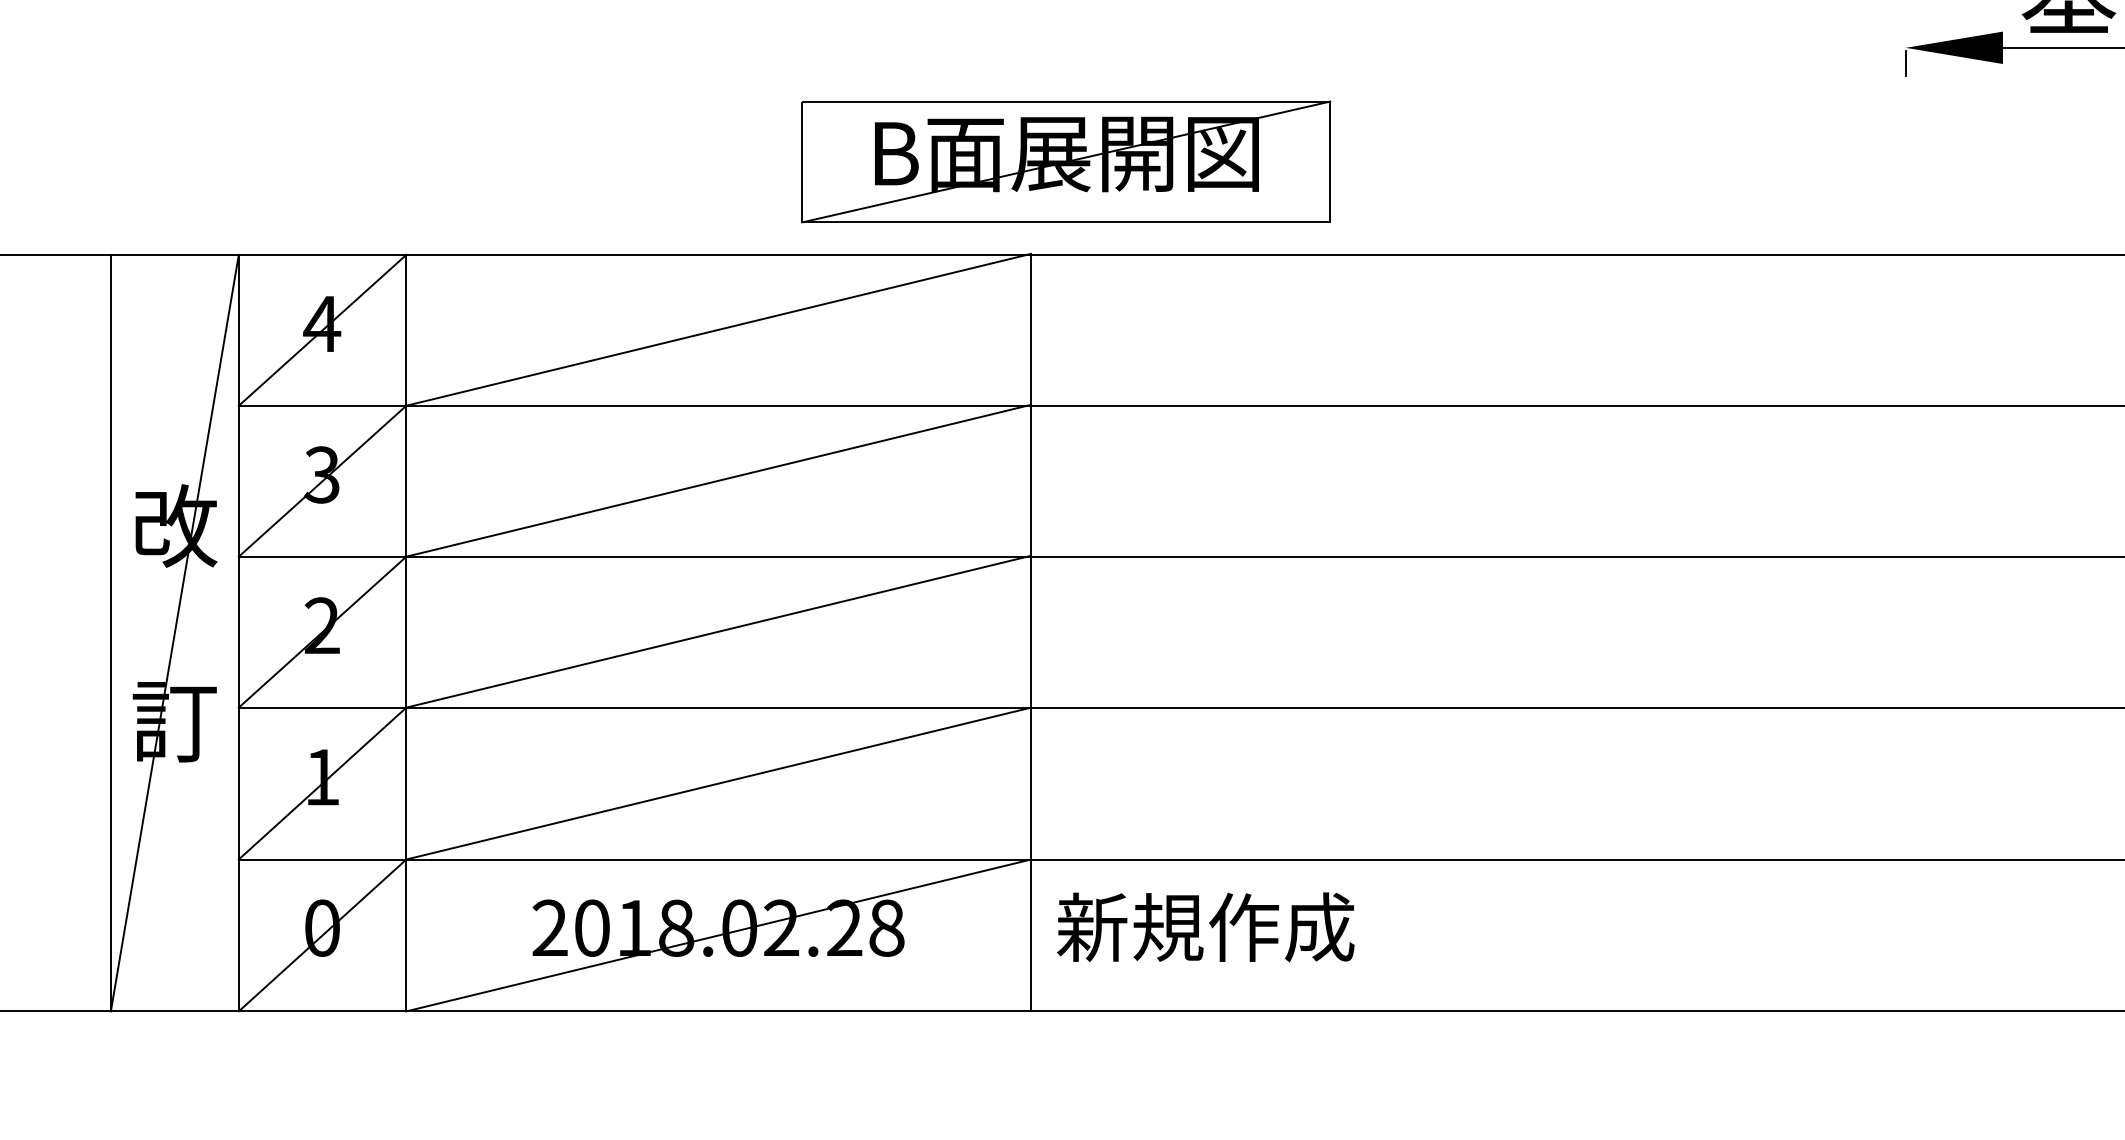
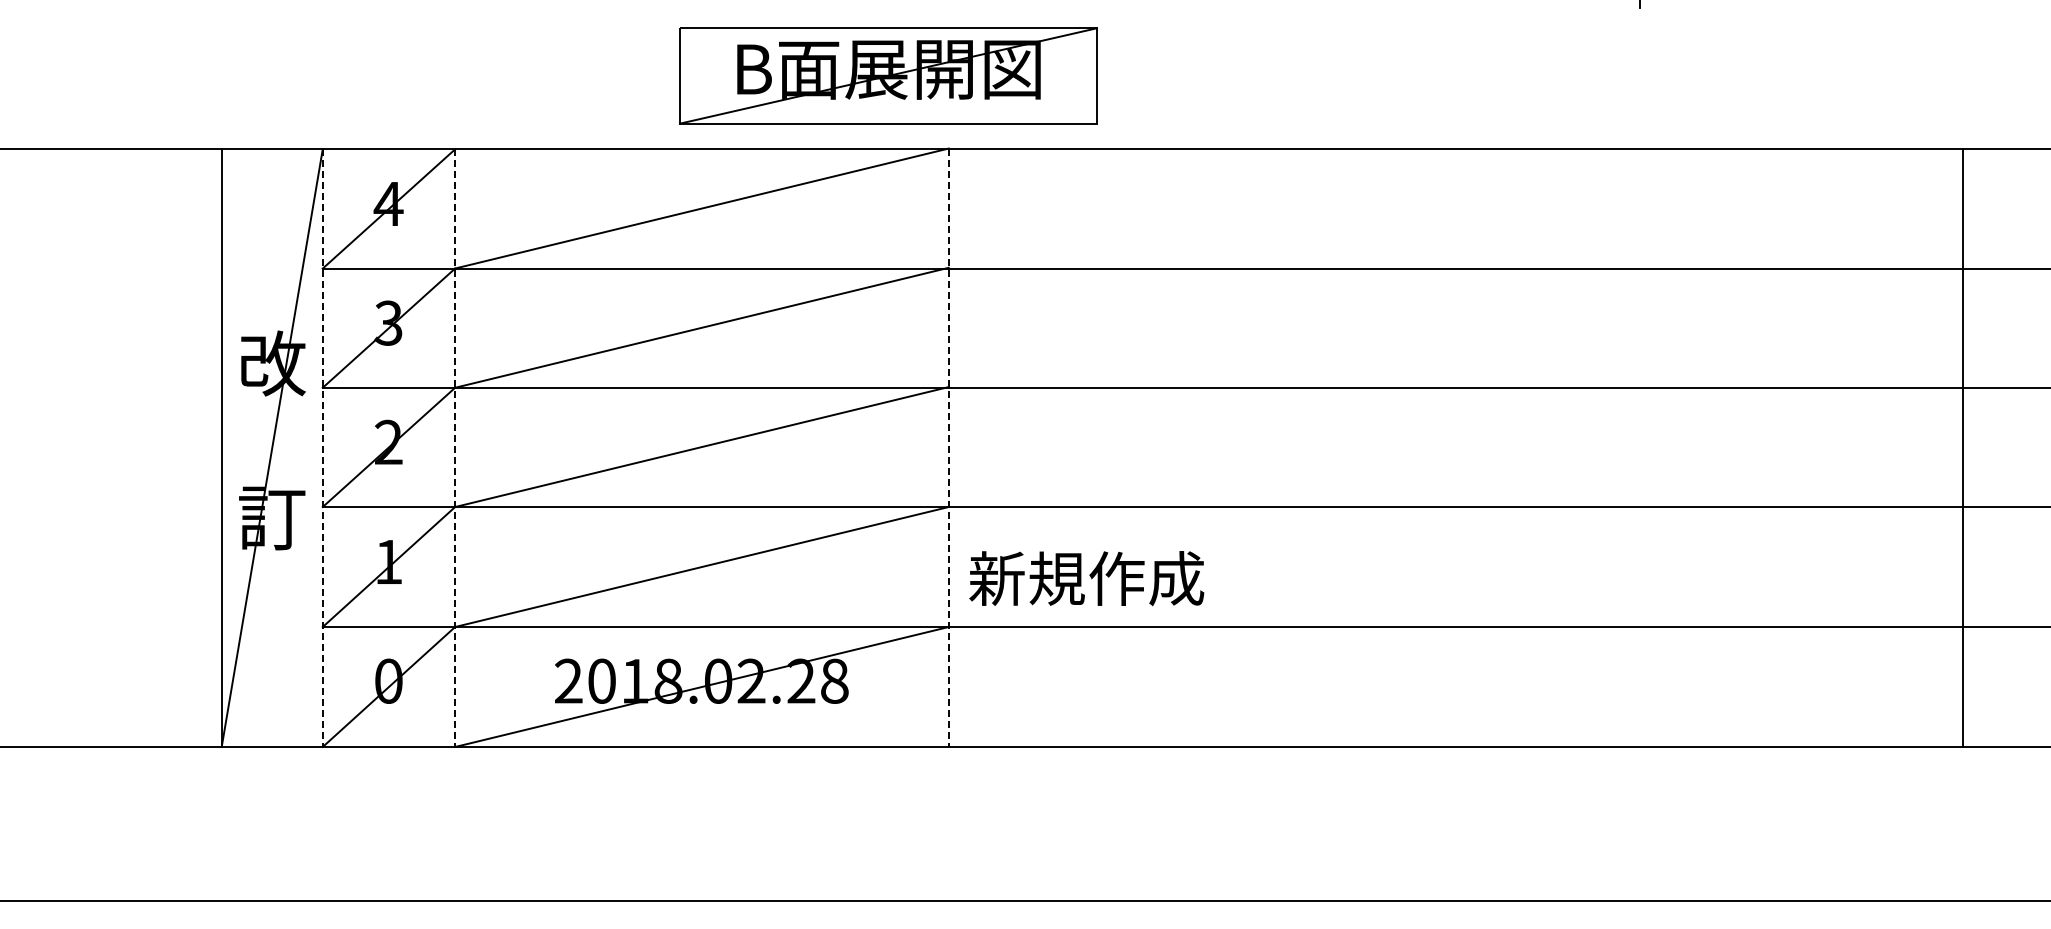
part: (1066, 161) -> (888, 75), moved
line: (238, 633) -> (322, 448), solid -> dashed
line: (406, 633) -> (455, 448), solid -> dashed
line: (1030, 633) -> (948, 448), solid -> dashed
text: (1205, 927) -> (1086, 578), moved

